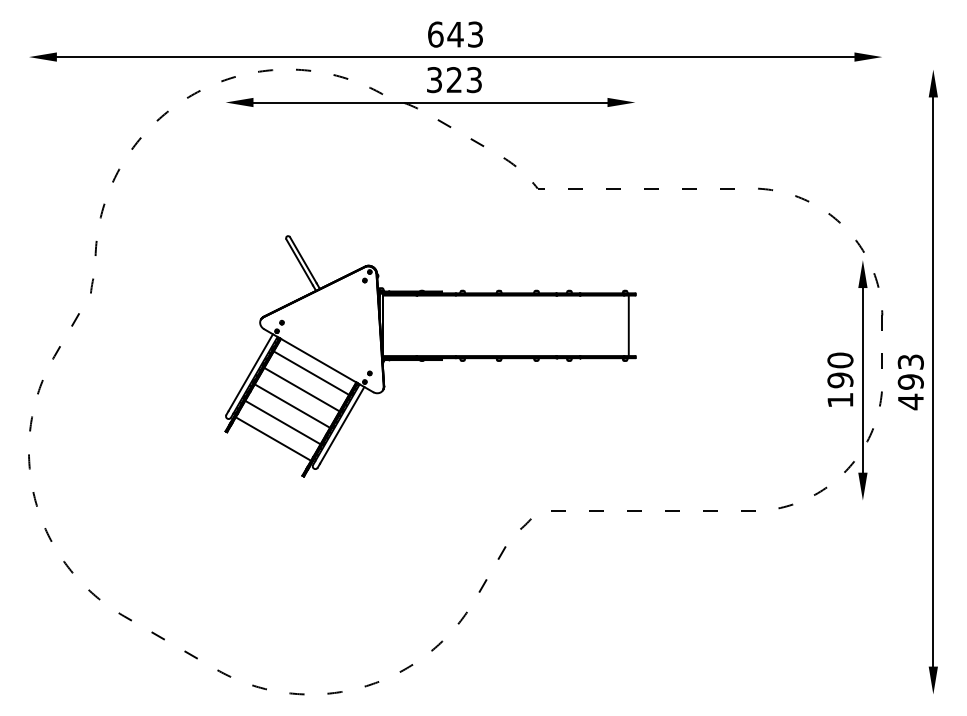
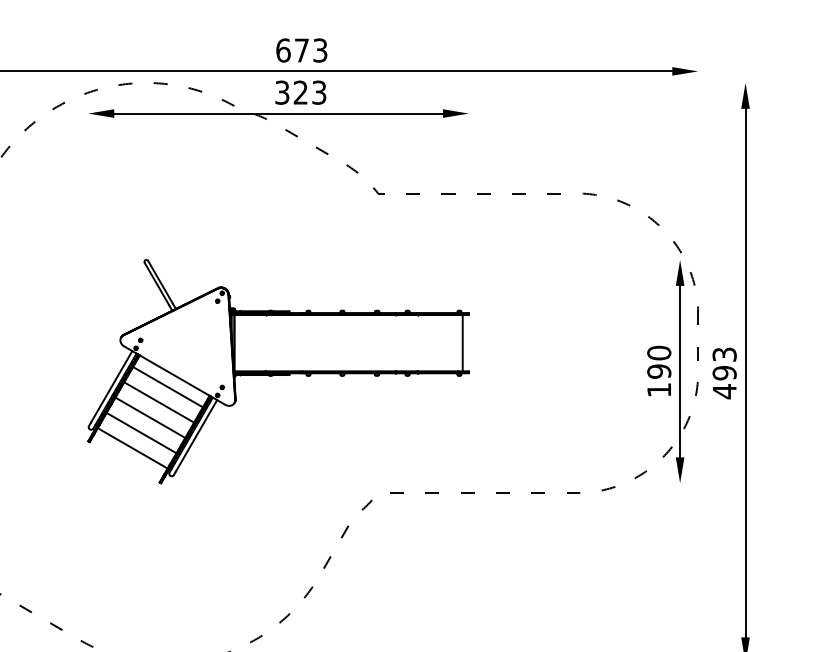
text: (455, 34) -> (301, 50), 643 -> 673
part: (430, 356) -> (278, 371), moved

